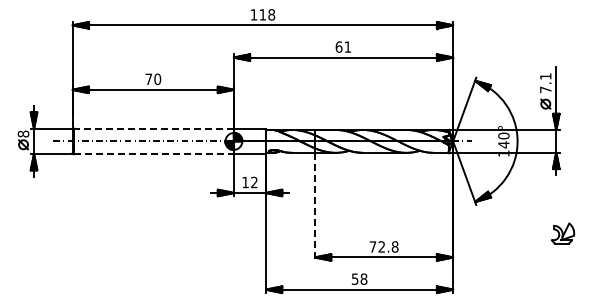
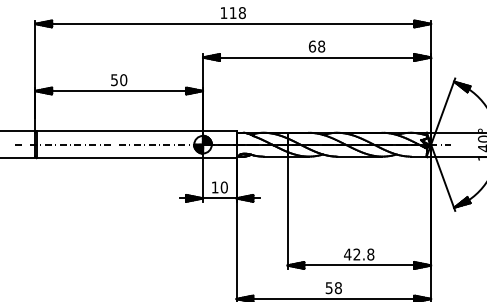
text: (347, 46) -> (321, 45), 61 -> 68
text: (148, 79) -> (114, 80), 70 -> 50
line: (153, 128) -> (119, 131), dashed -> solid
line: (153, 154) -> (119, 158), dashed -> solid
text: (254, 182) -> (224, 187), 12 -> 10
line: (315, 206) -> (287, 212), dashed -> solid
text: (372, 246) -> (347, 254), 72.8 -> 42.8

